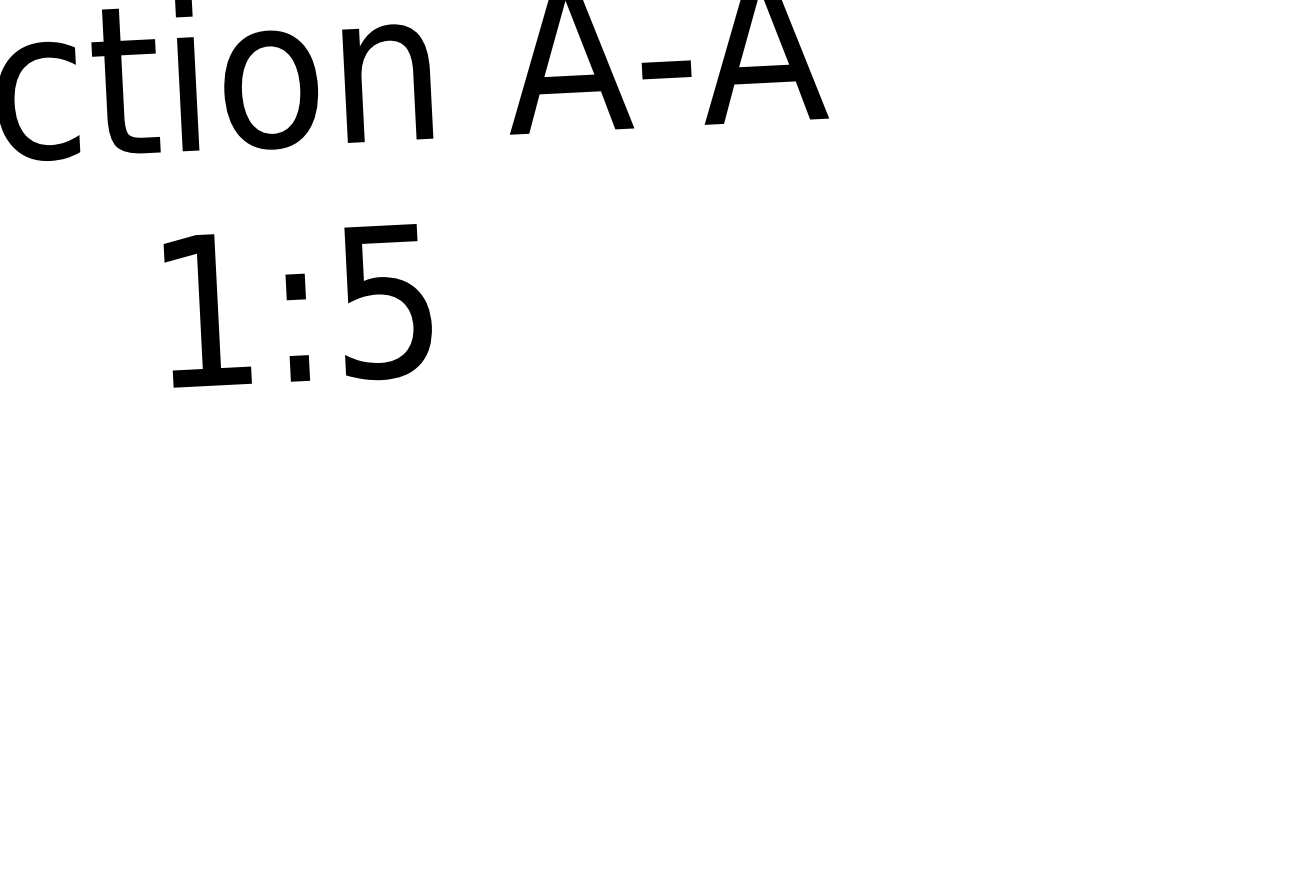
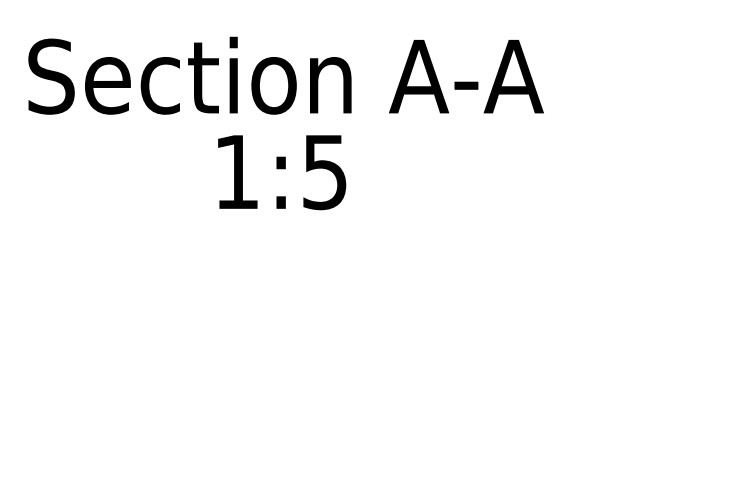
text: (299, 306) -> (282, 172), moved

